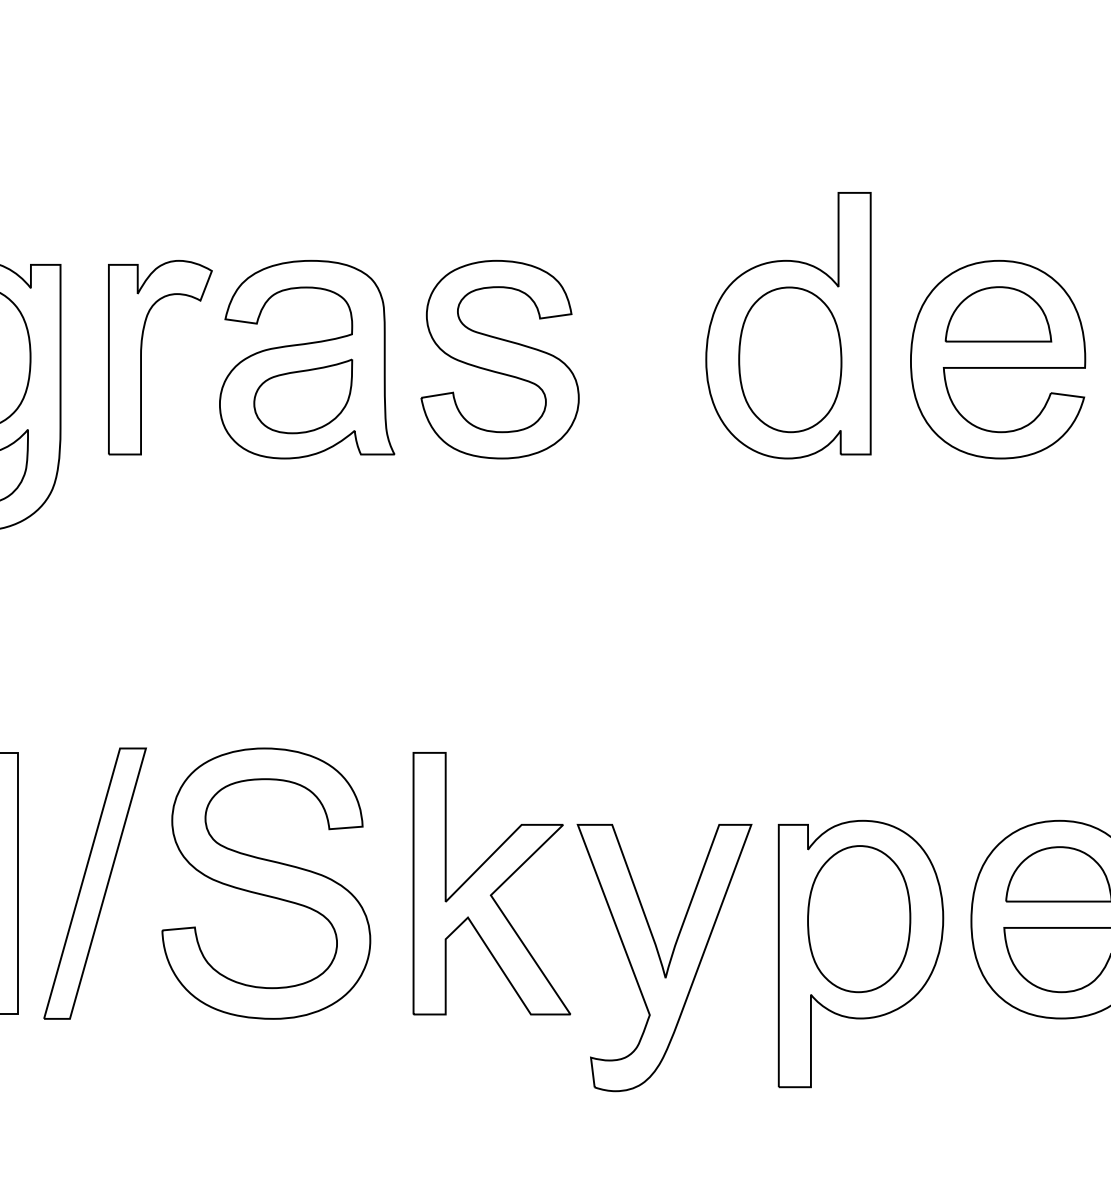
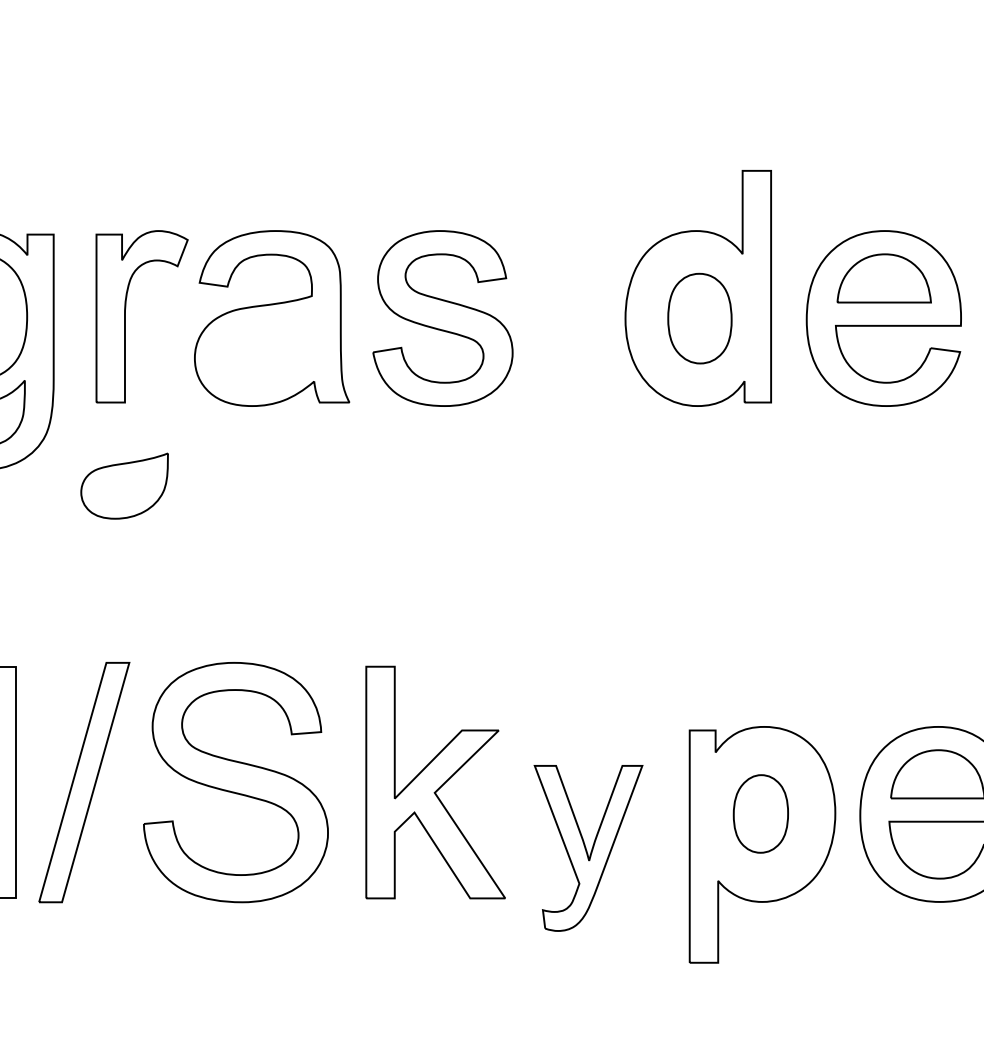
part: (789, 359) -> (699, 318), size x0.7
part: (303, 395) -> (124, 485), moved
part: (858, 918) -> (760, 813), size x0.6
part: (664, 958) -> (588, 848), size x0.7

